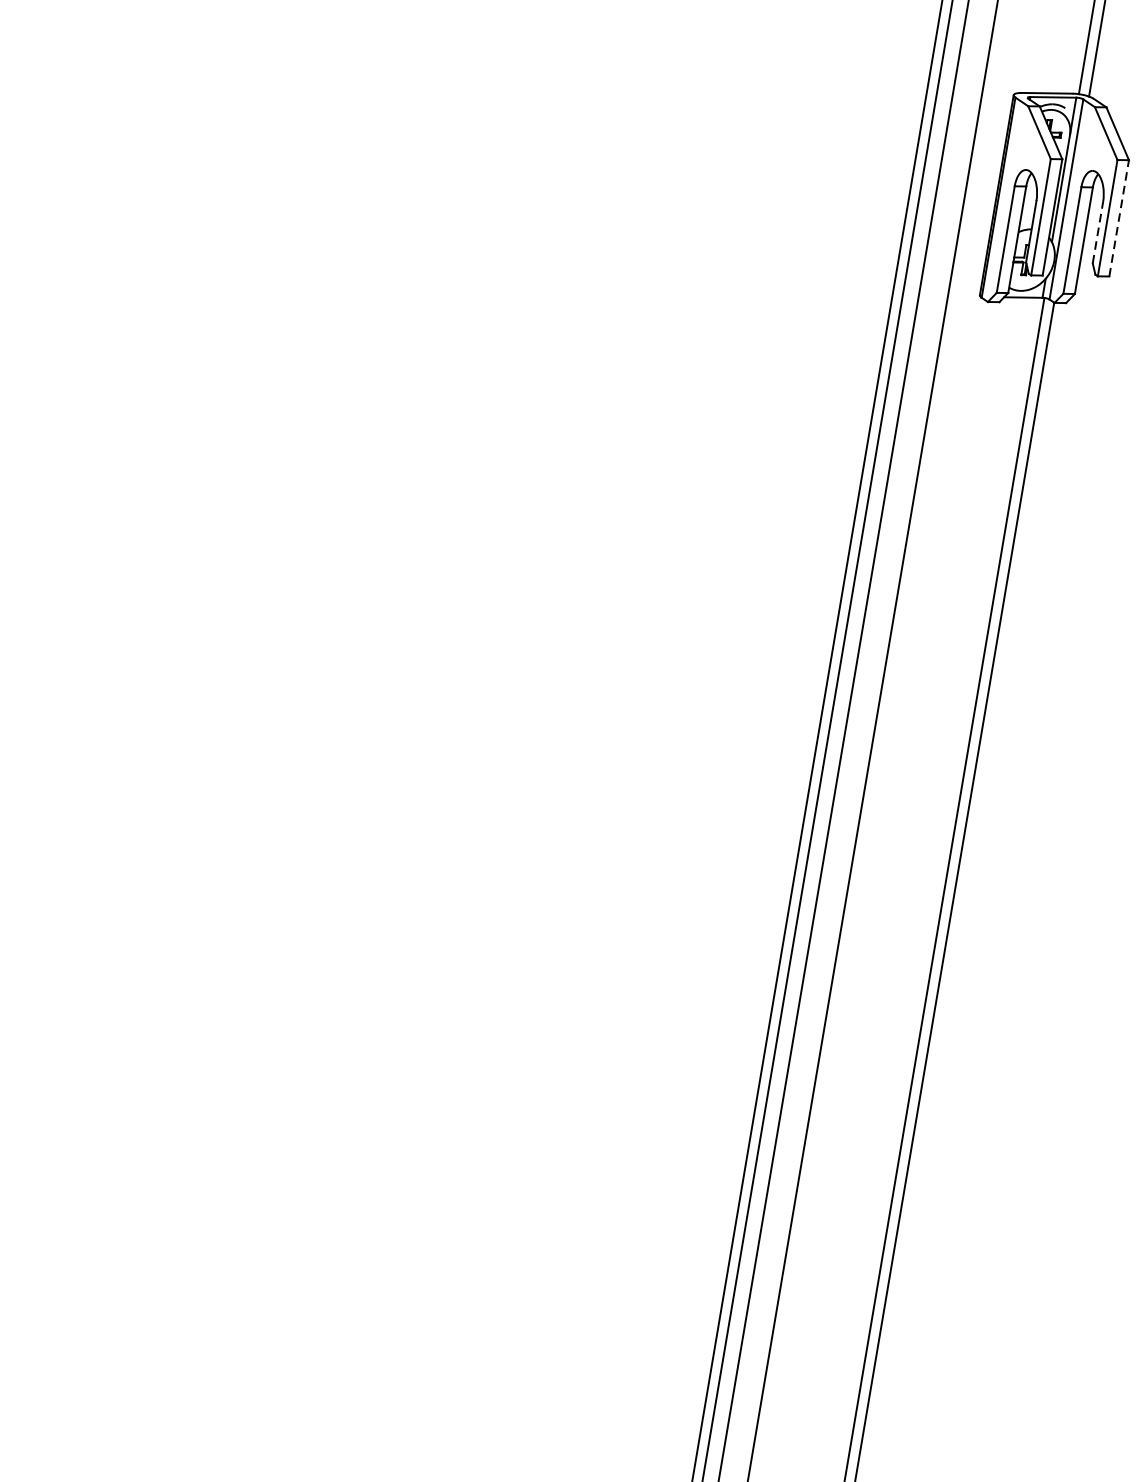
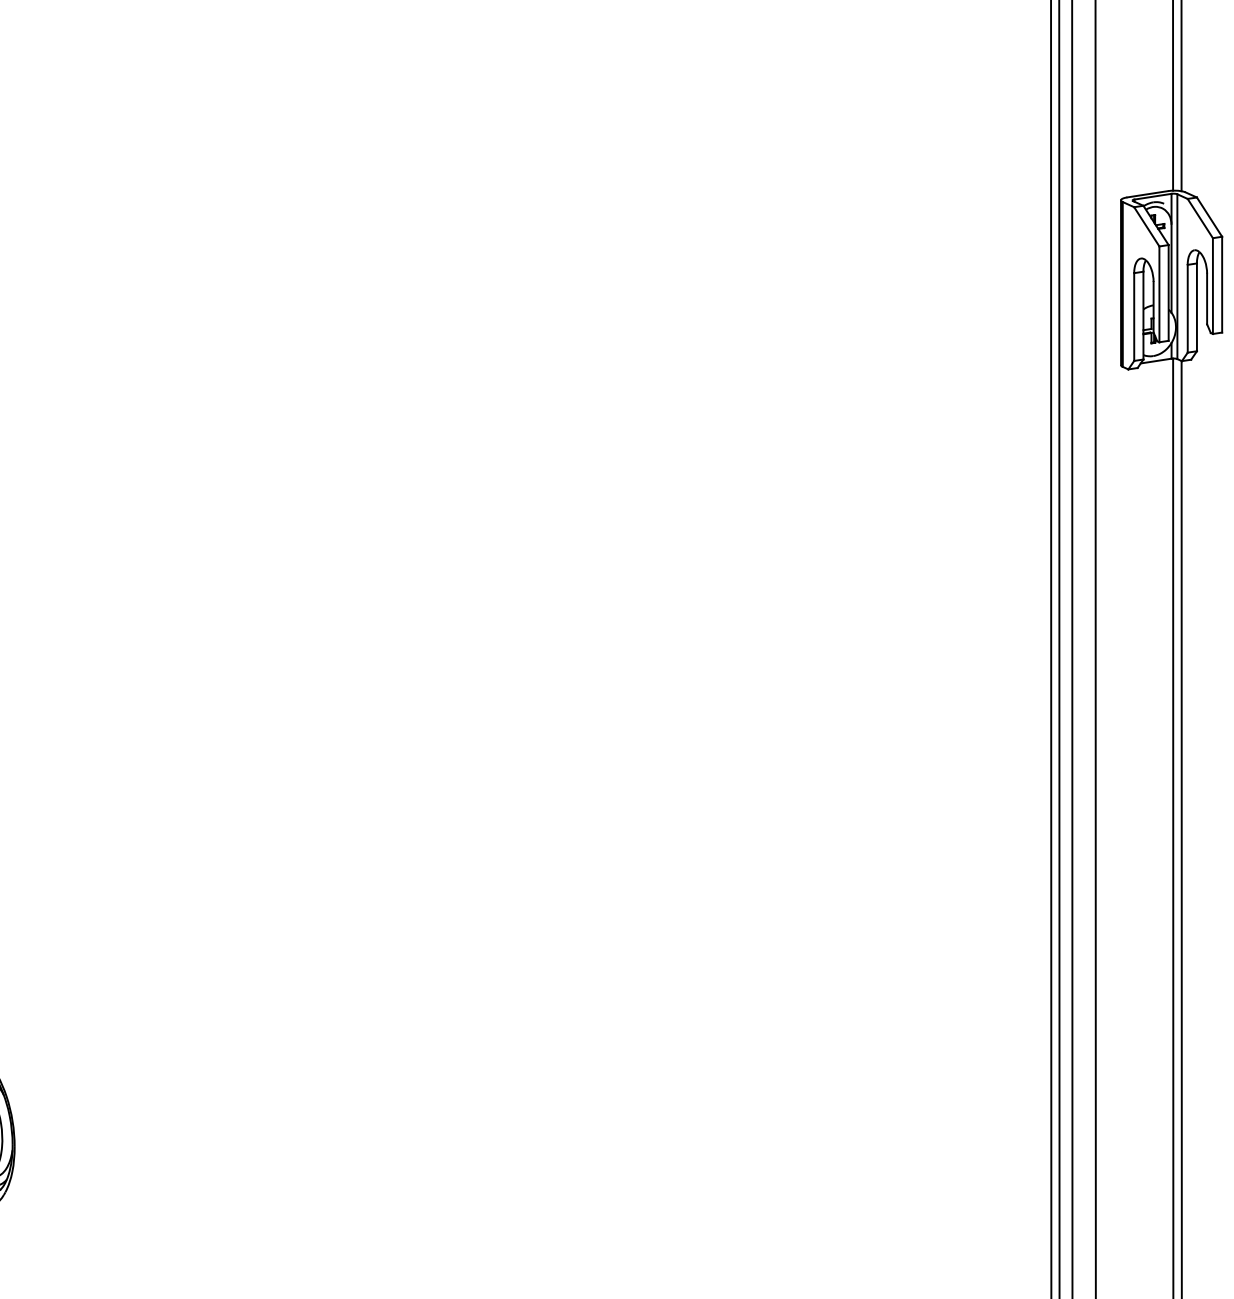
line: (1119, 218) -> (1222, 284), dashed -> solid
line: (1098, 232) -> (1207, 298), dashed -> solid

